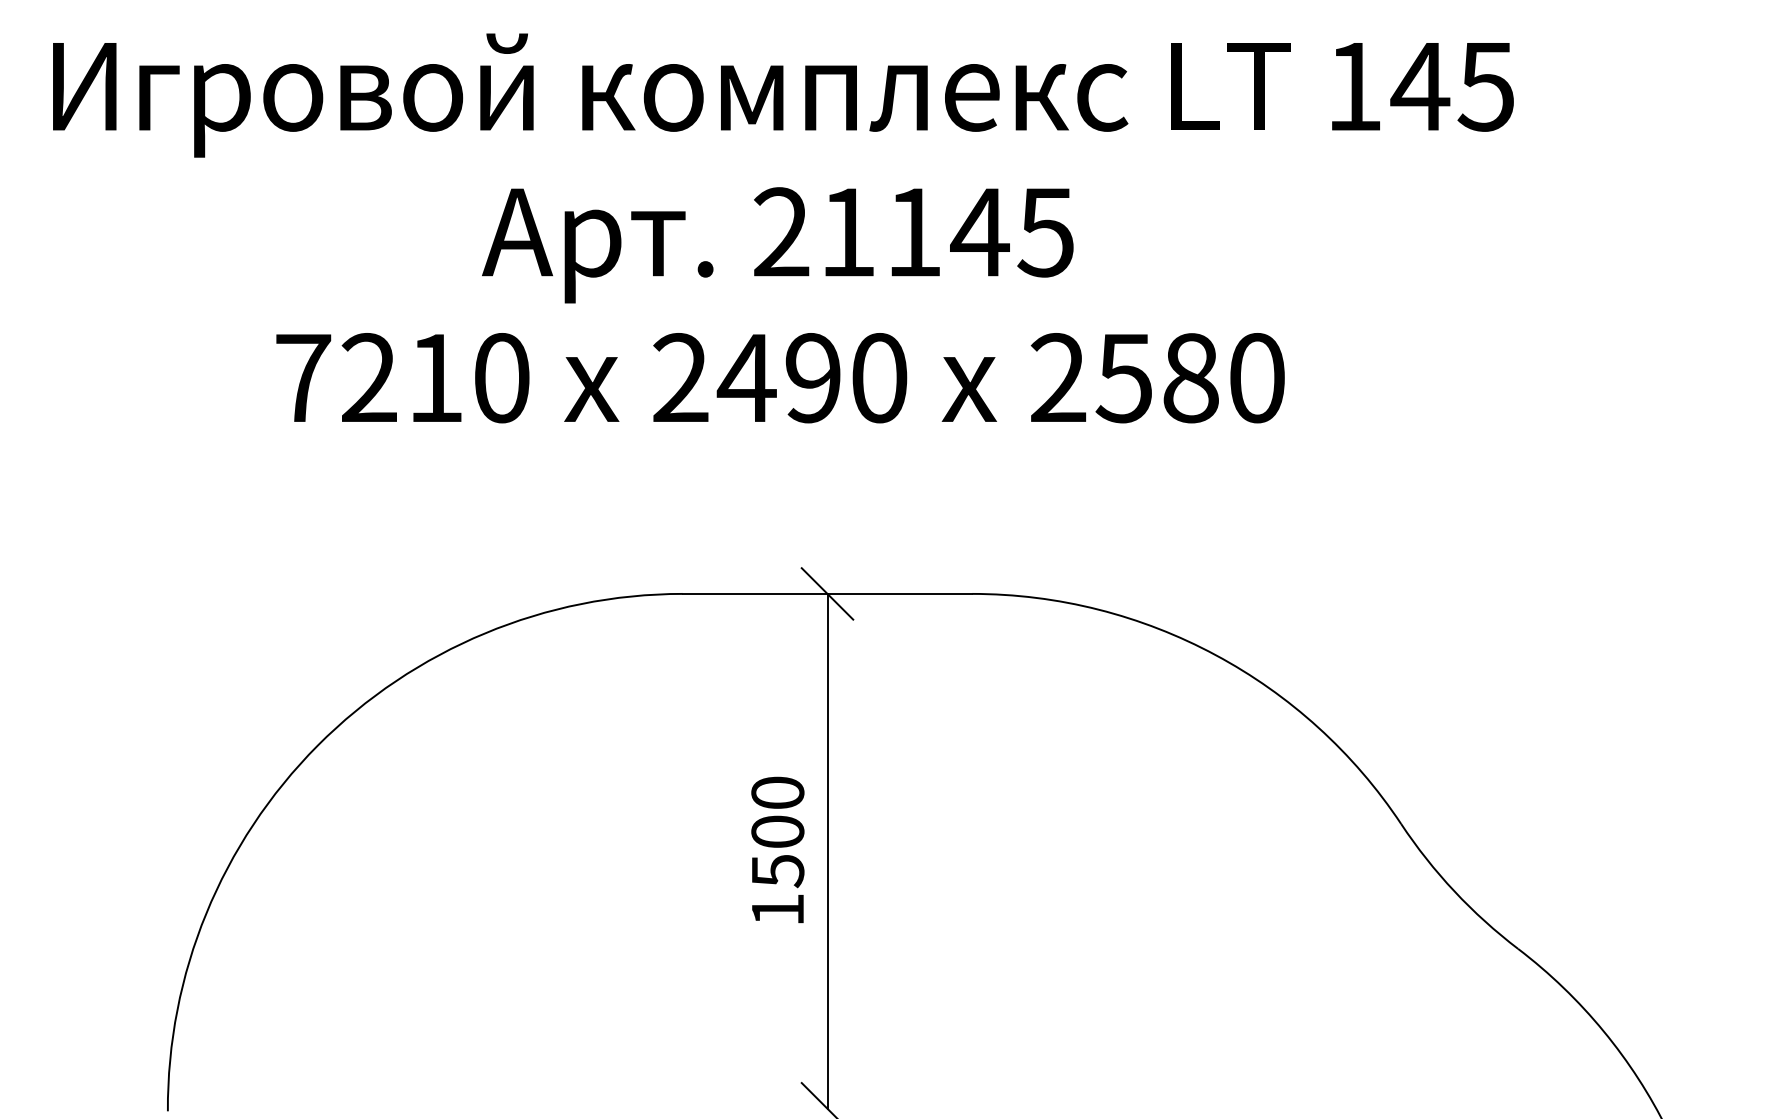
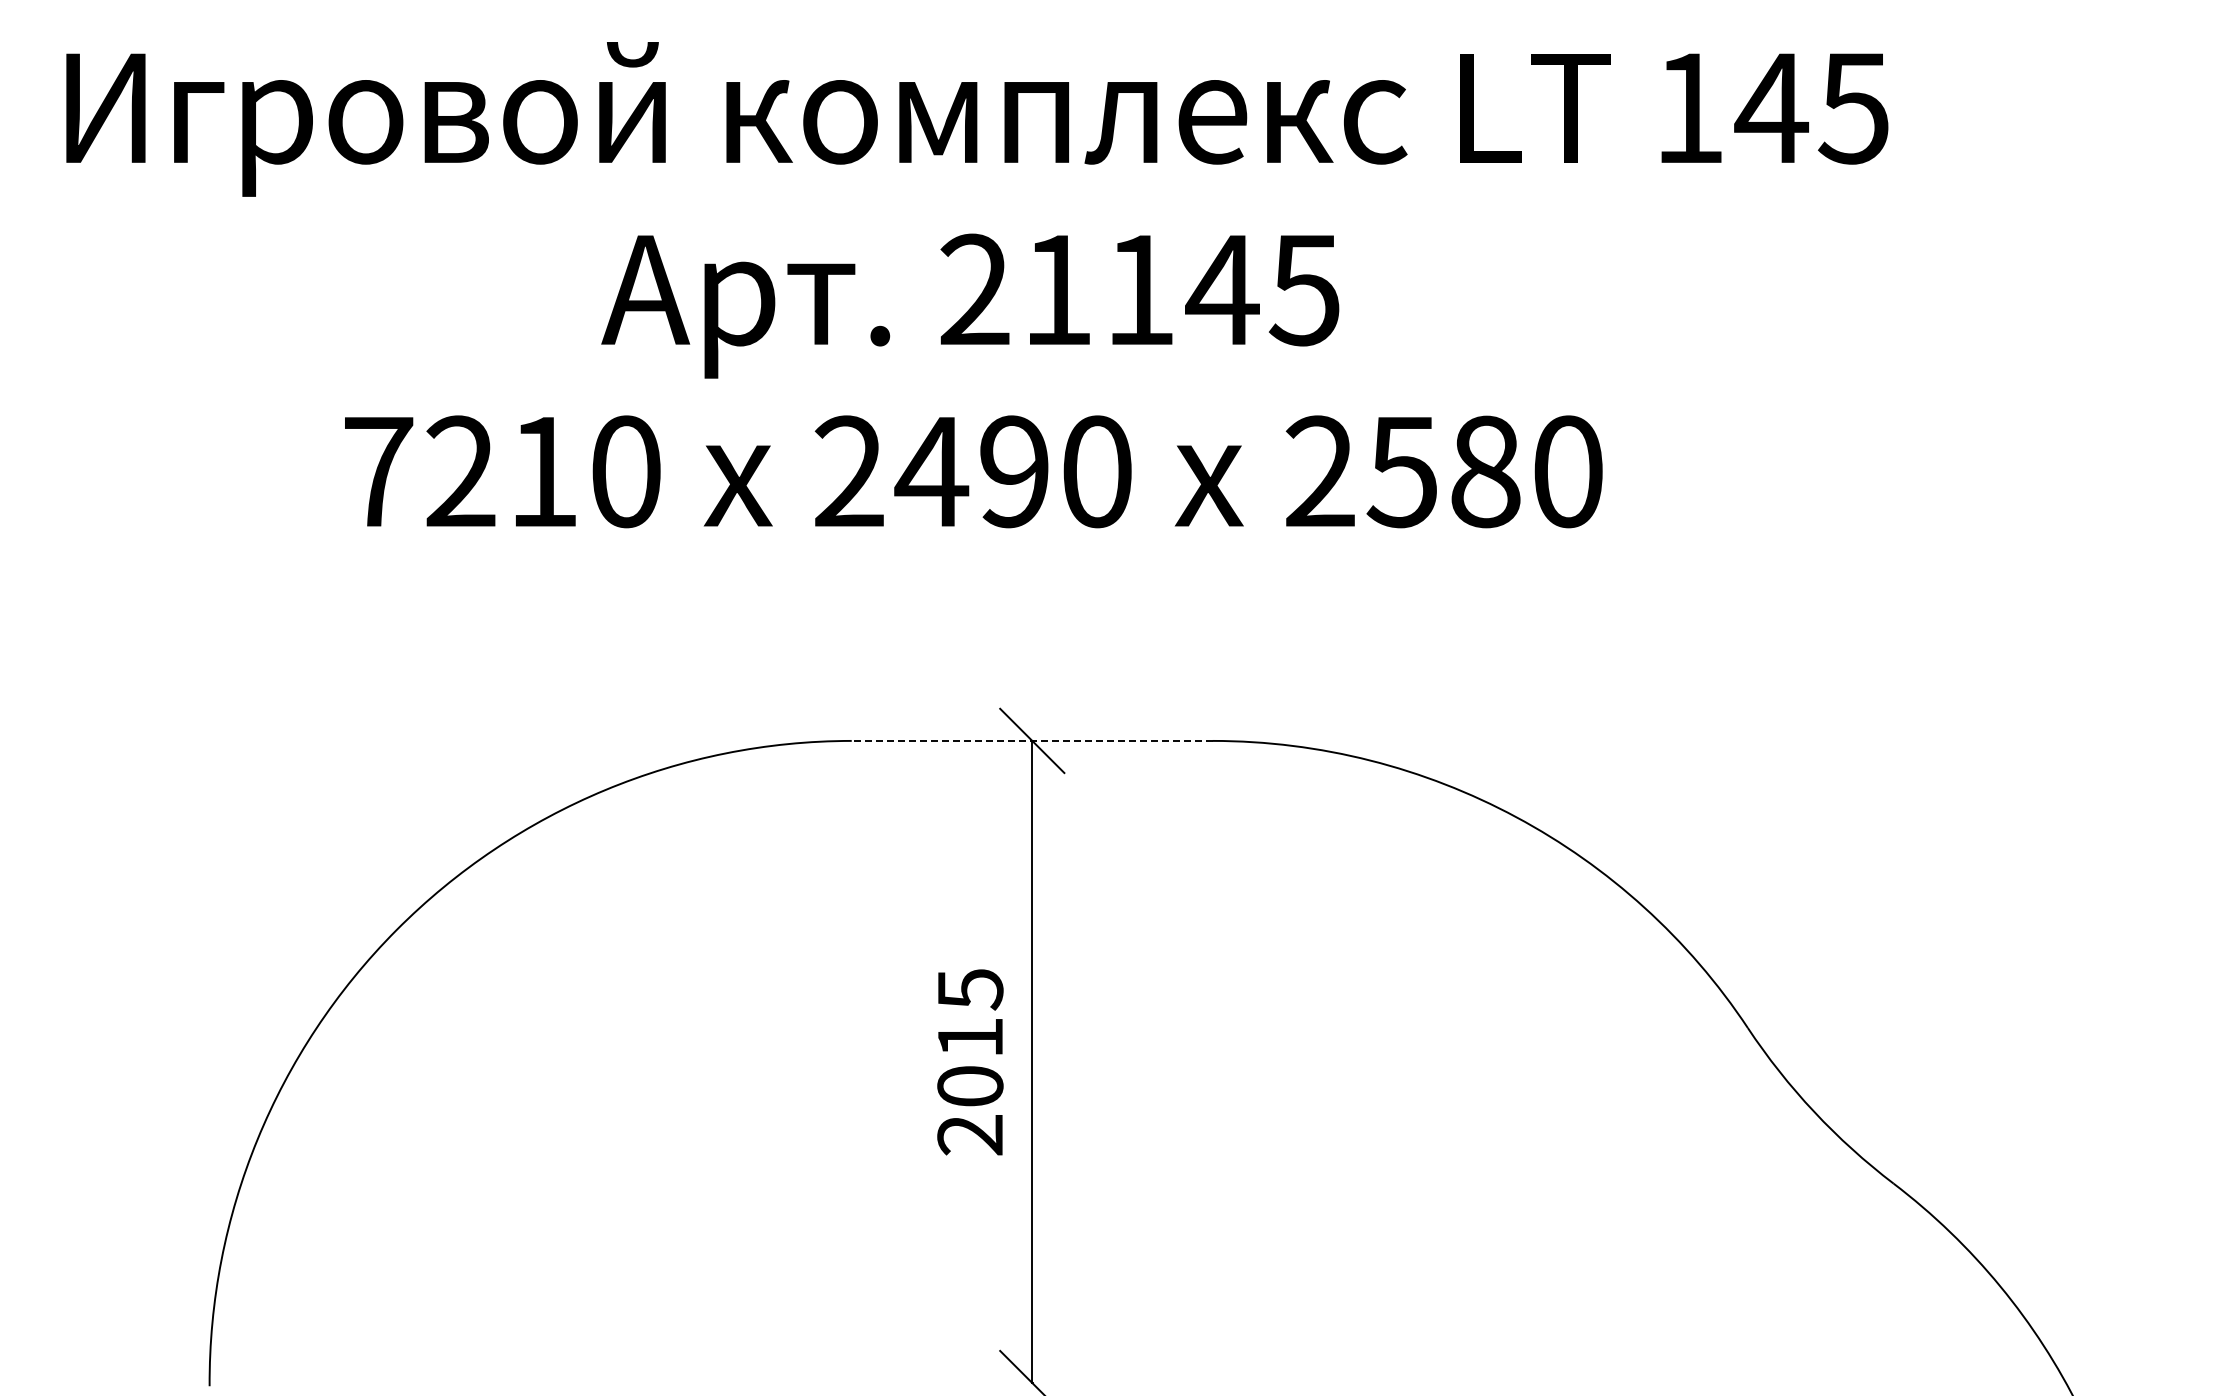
line: (827, 593) -> (1032, 740), solid -> dashed
text: (777, 851) -> (970, 1062), 1500 -> 2015

